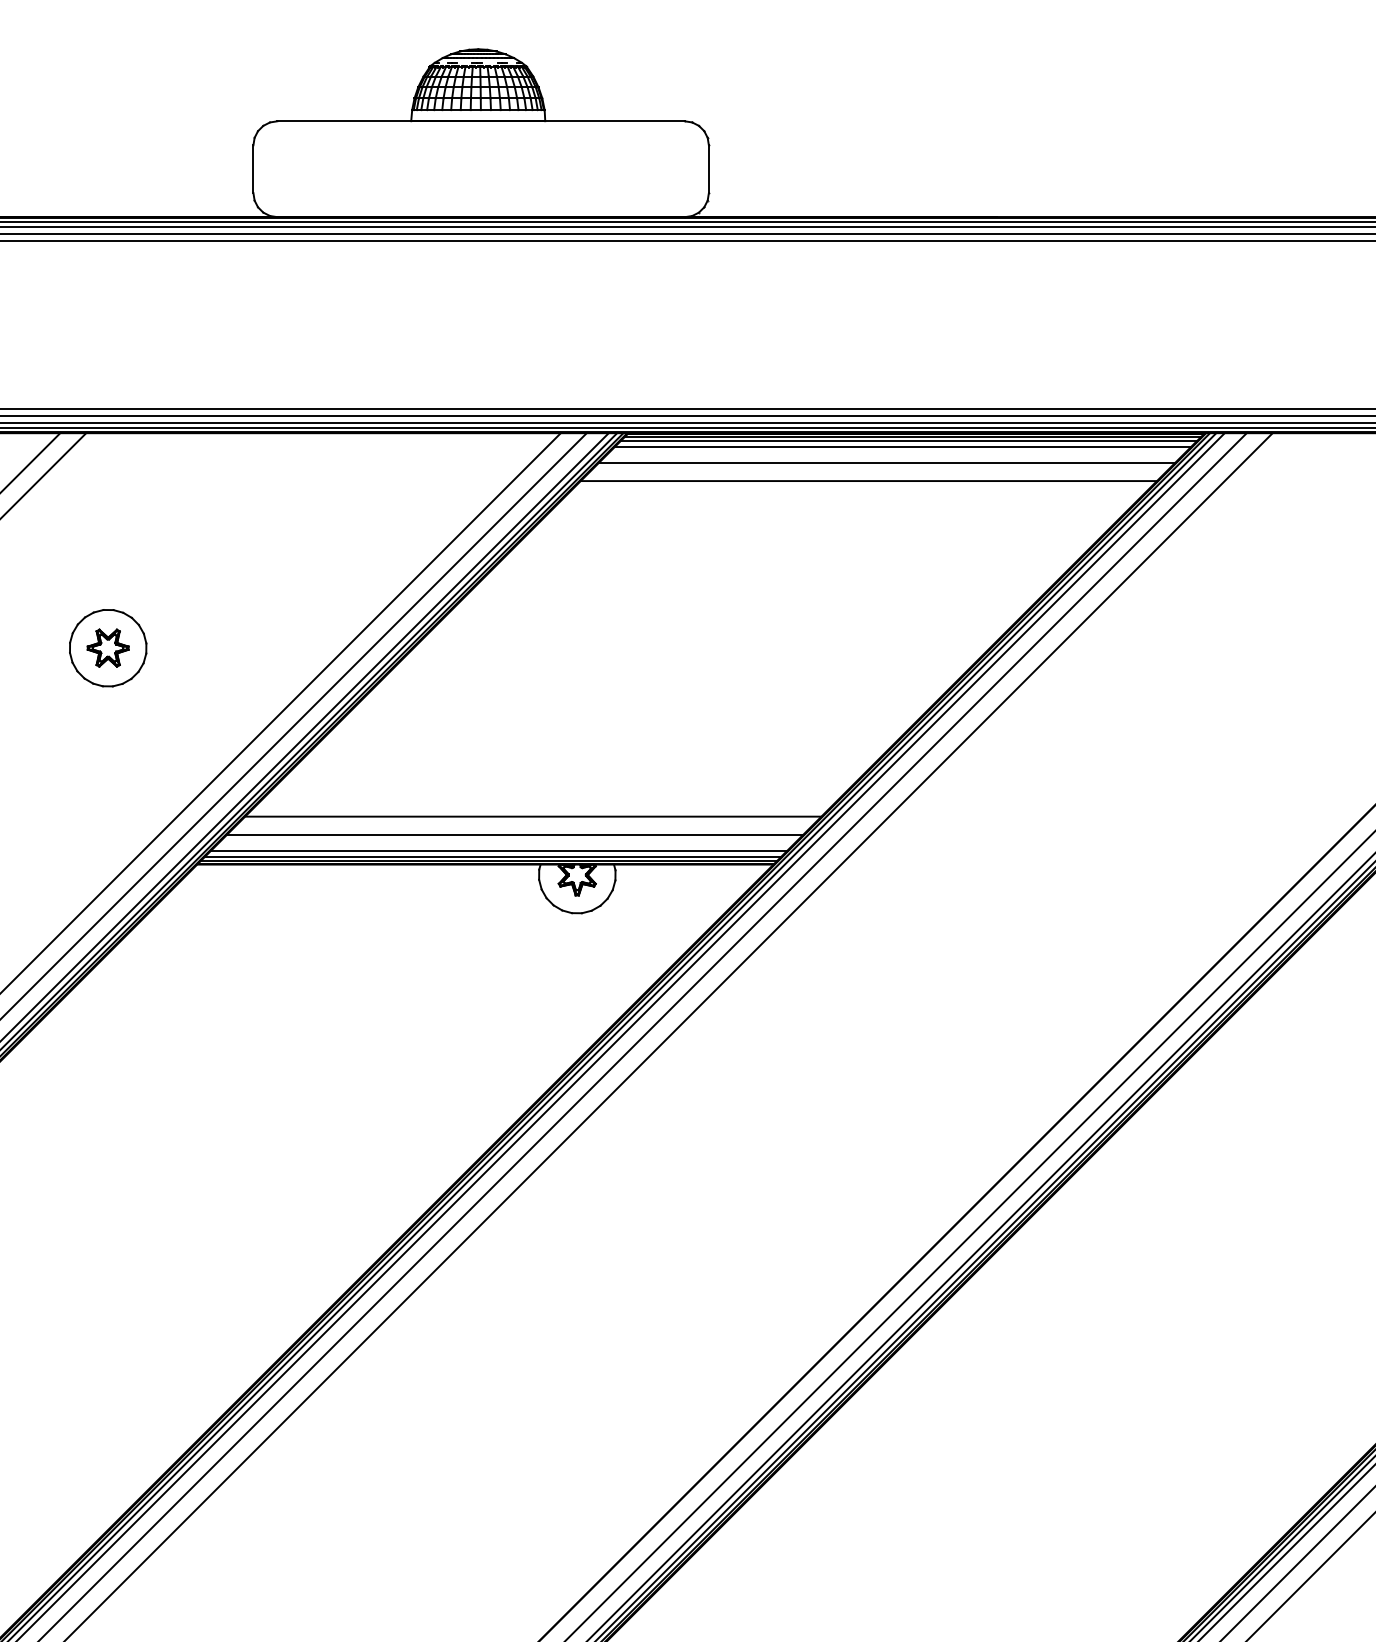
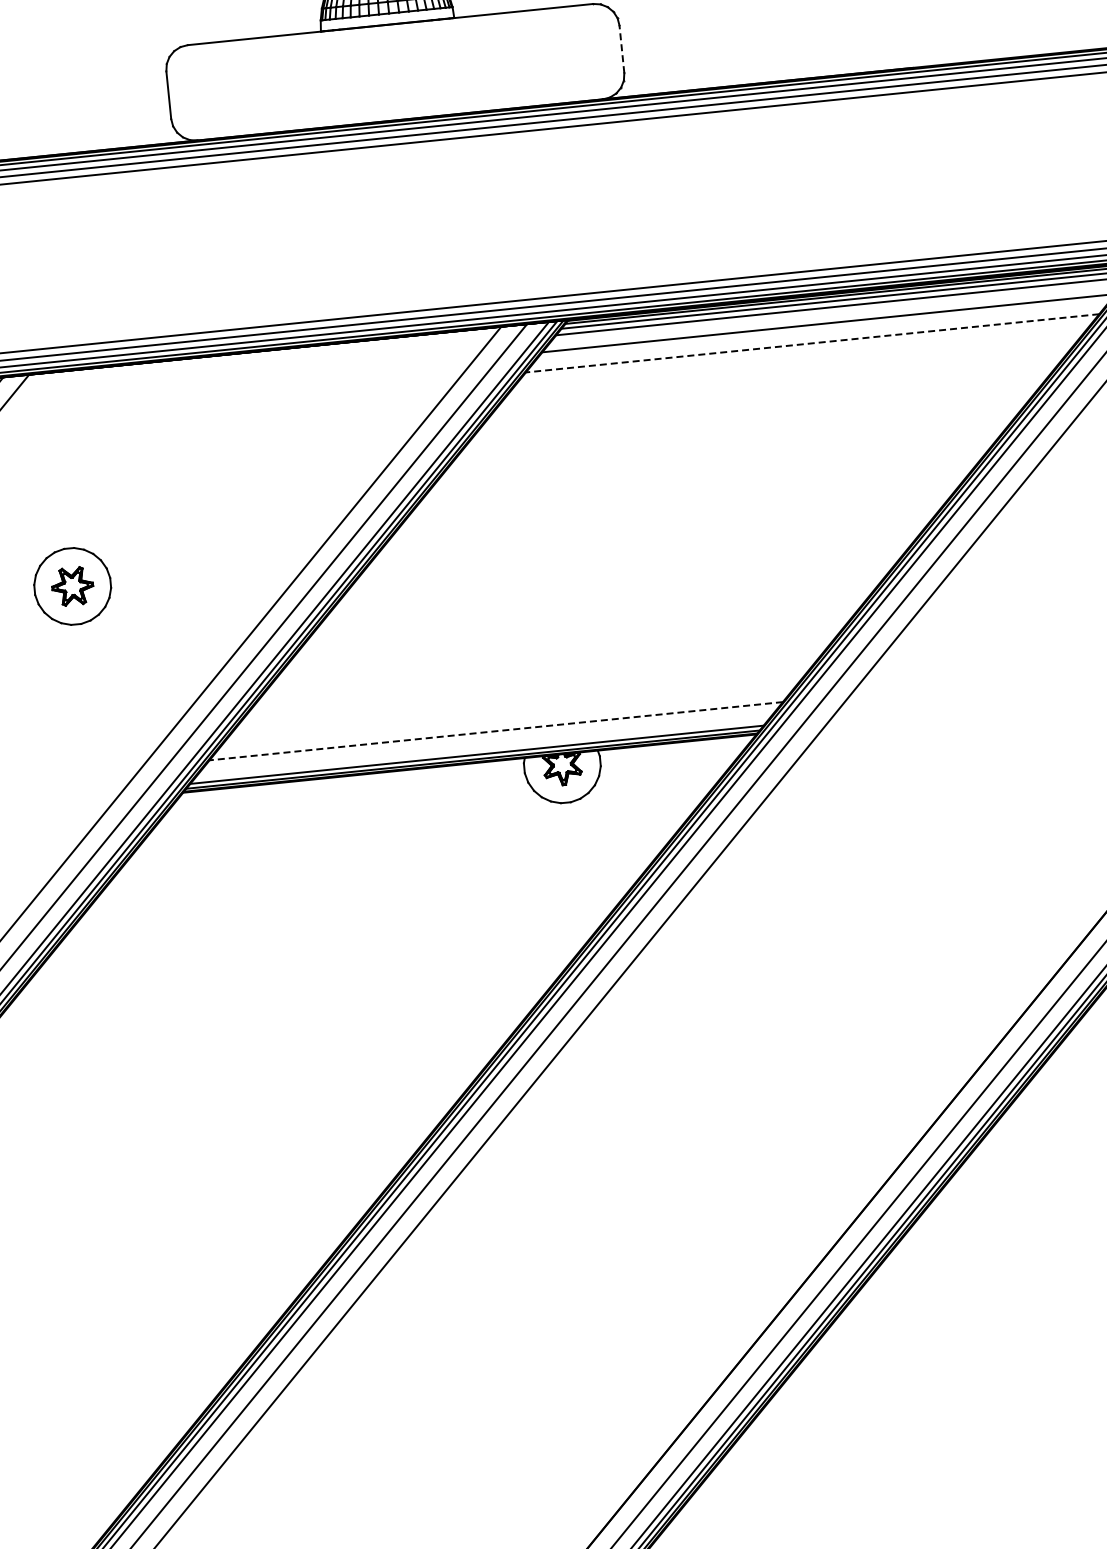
line: (708, 169) -> (621, 49), solid -> dashed
line: (868, 481) -> (812, 343), solid -> dashed
line: (533, 816) -> (512, 710), removed
line: (514, 835) -> (495, 731), solid -> dashed
line: (499, 850) -> (482, 748), removed

